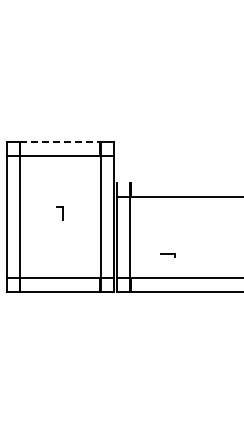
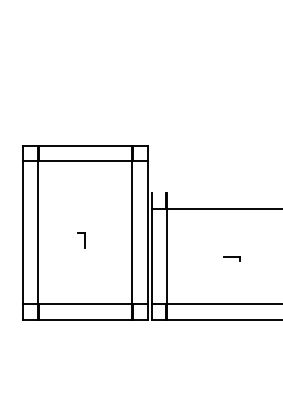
line: (60, 142) -> (85, 145), dashed -> solid
part: (59, 213) -> (80, 240), moved
part: (167, 255) -> (231, 258), moved

